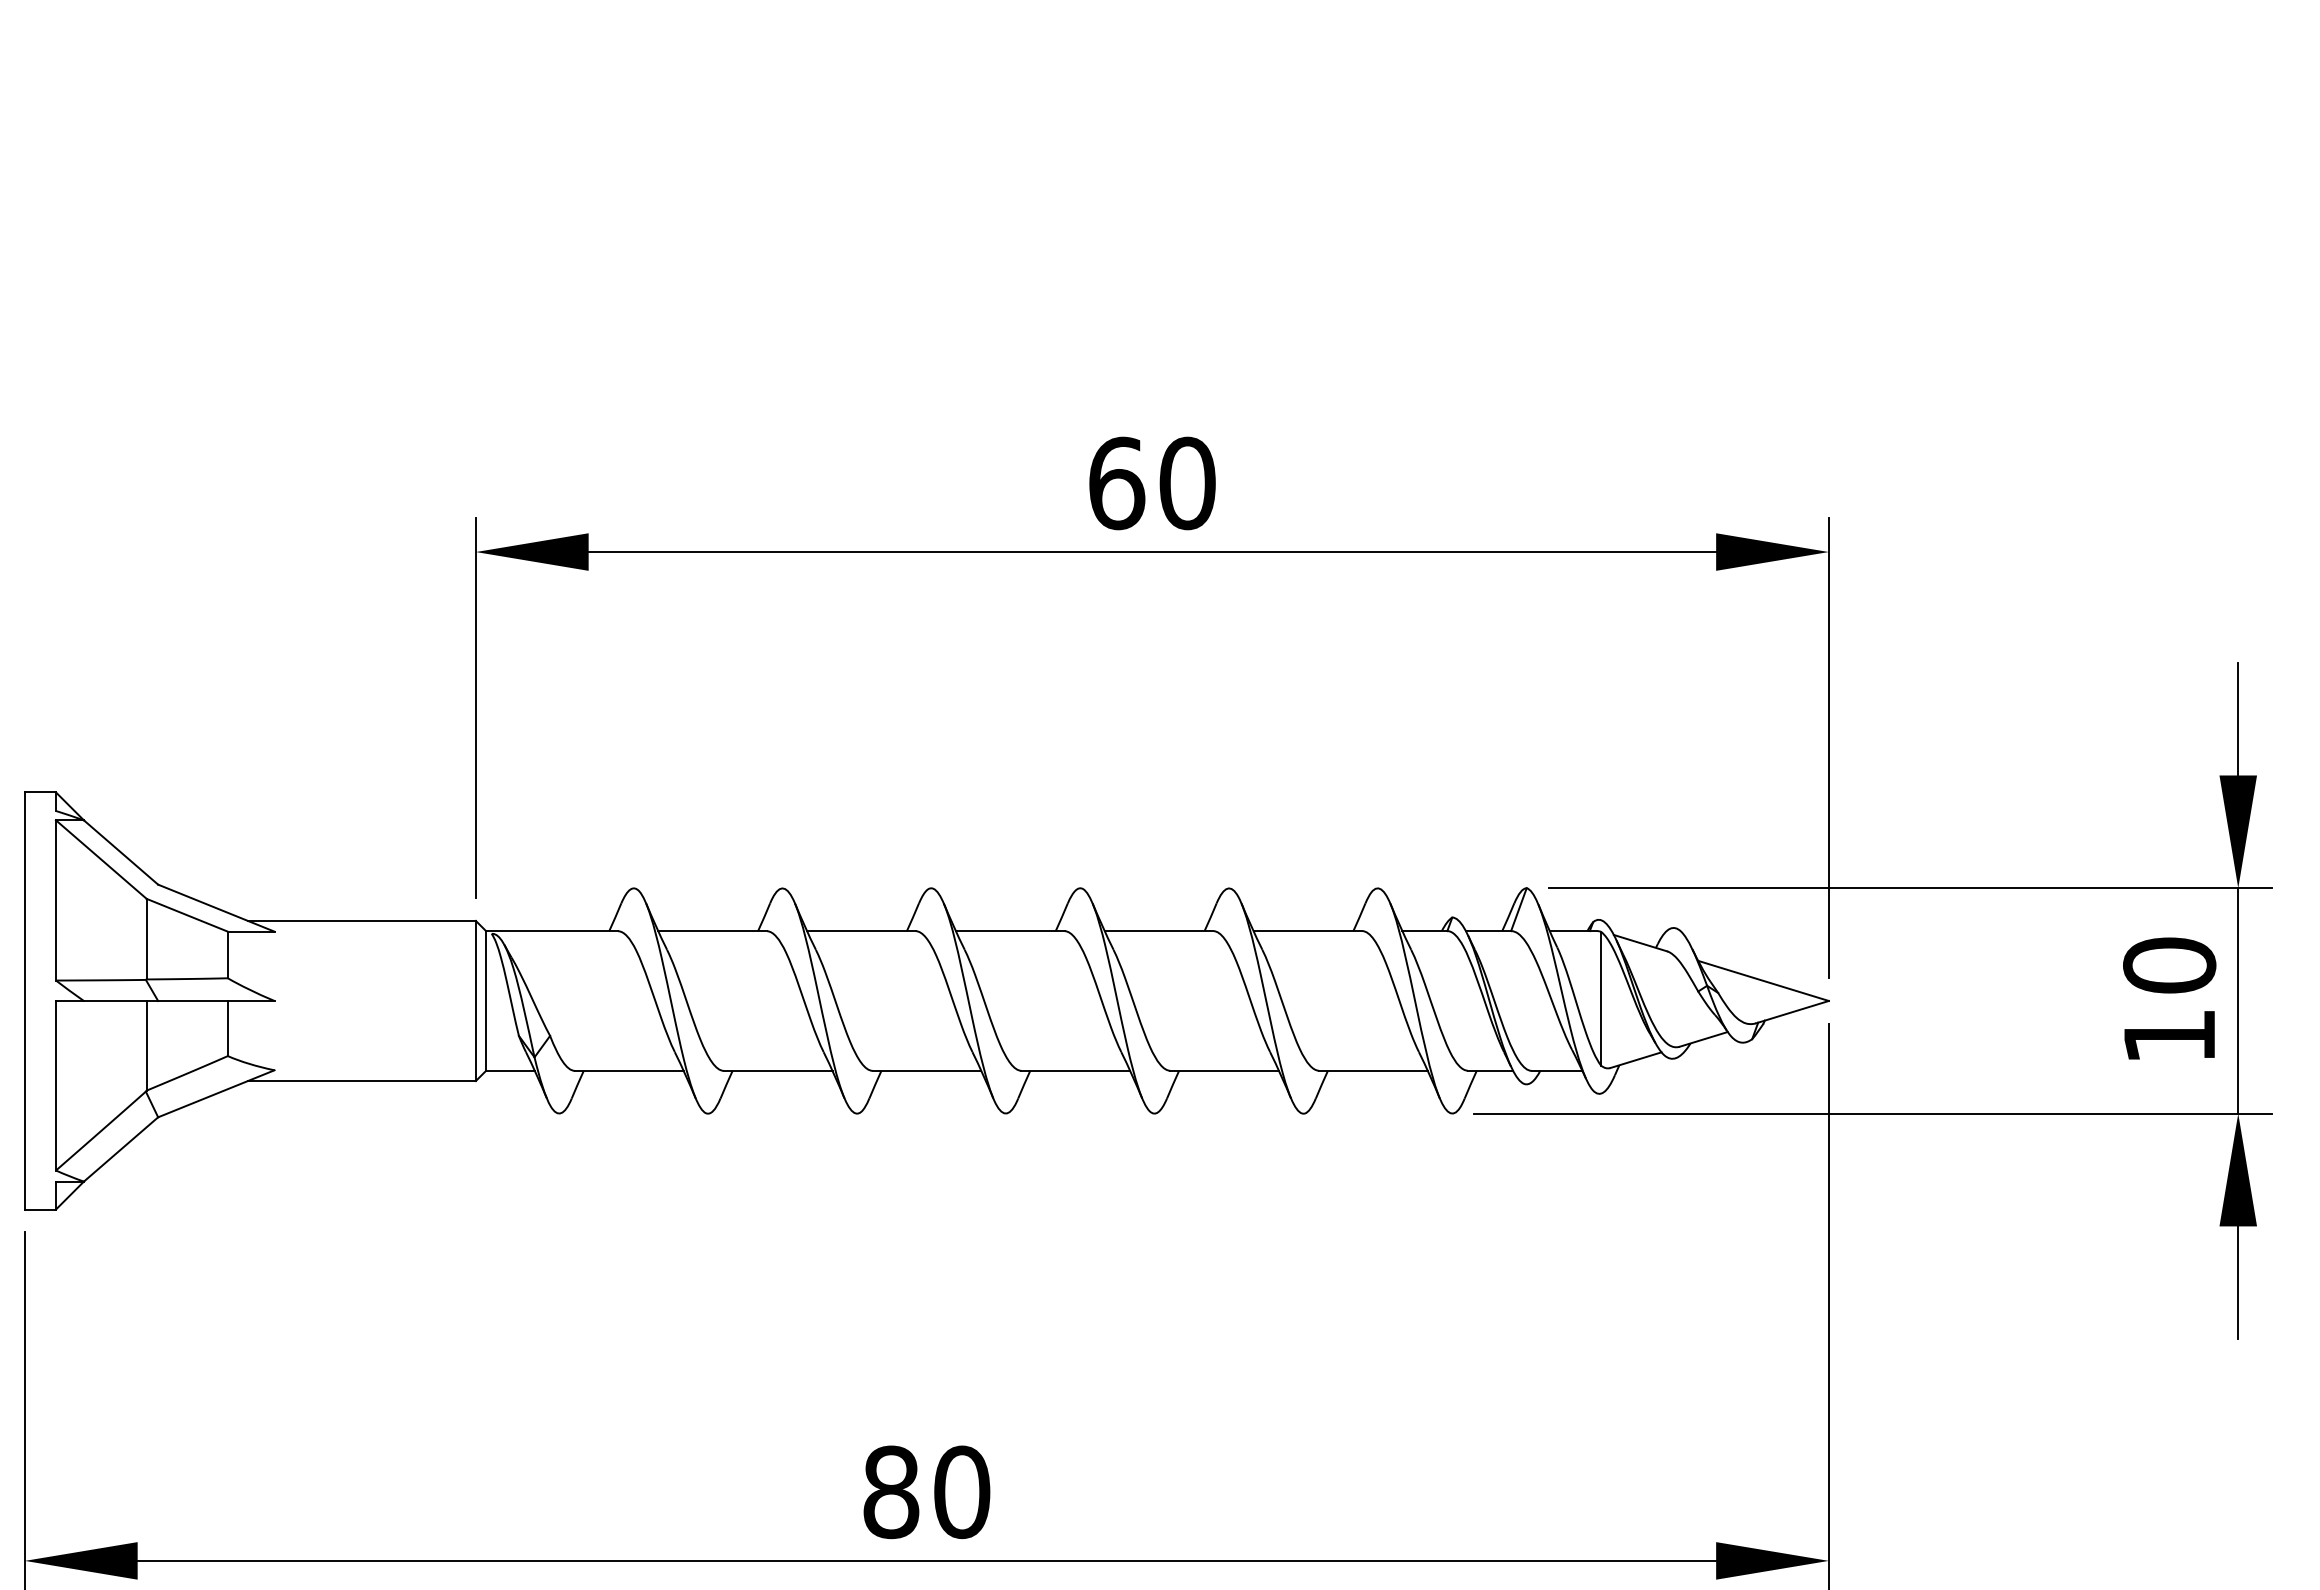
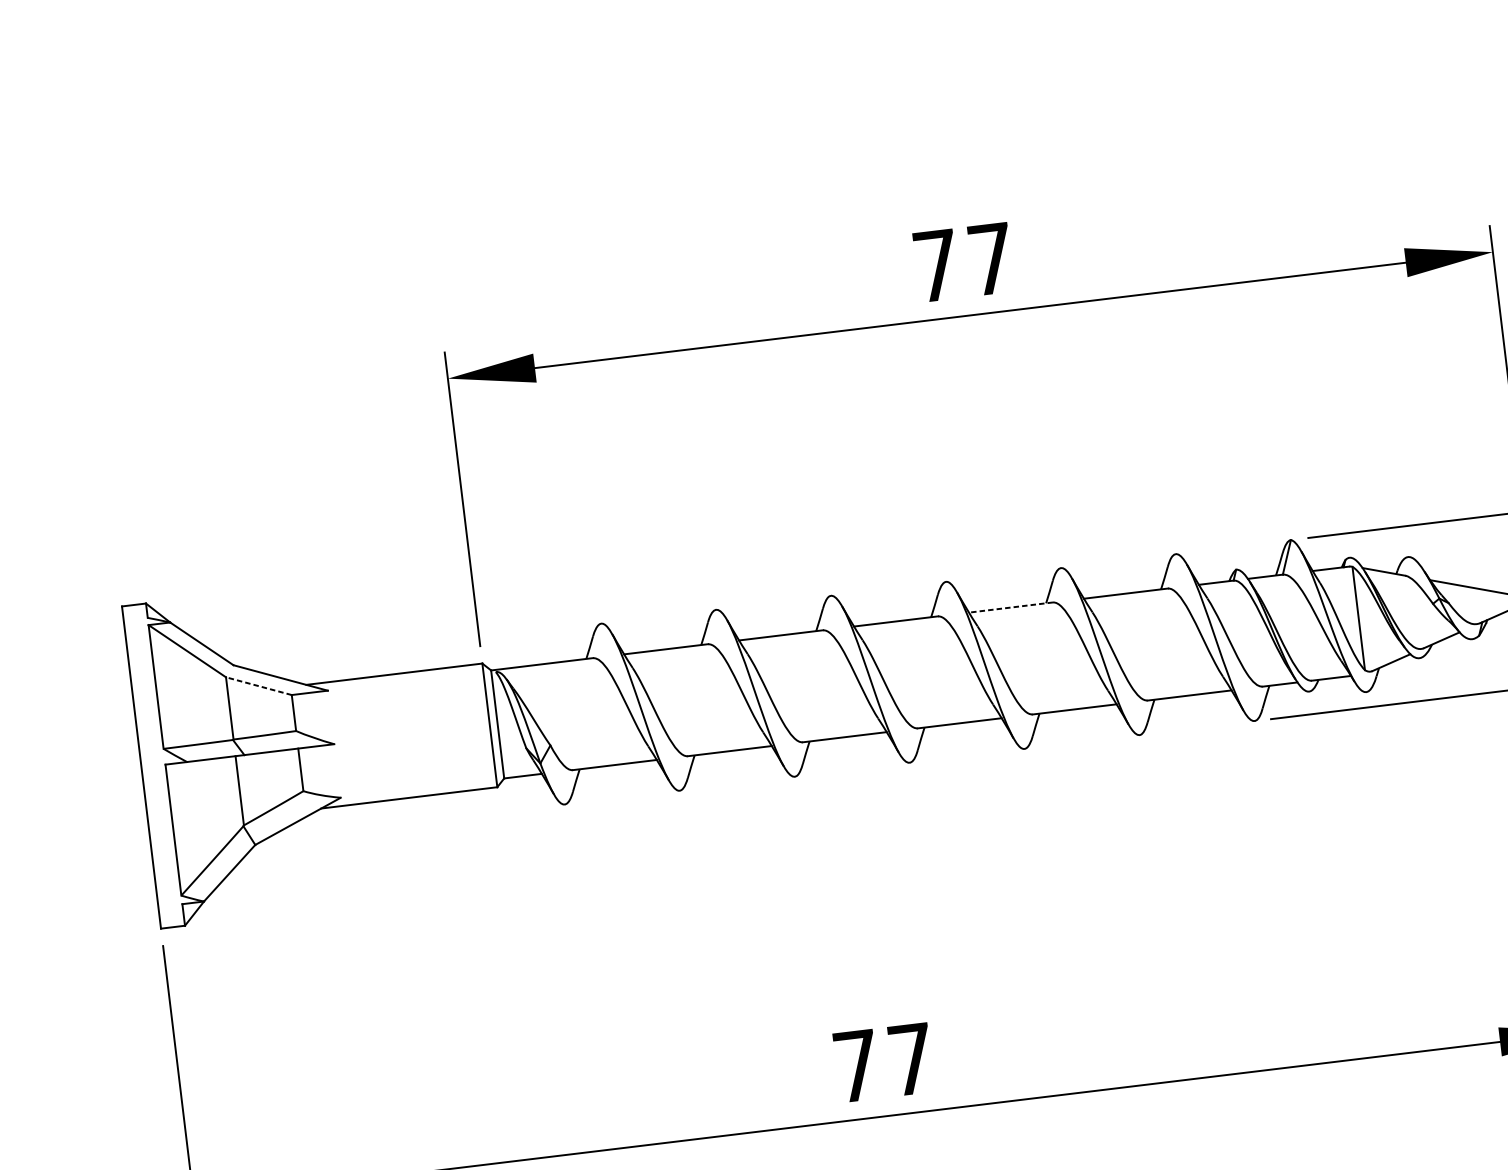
text: (1152, 483) -> (964, 262), 60 -> 77
line: (187, 915) -> (259, 686), solid -> dashed
line: (1158, 931) -> (1010, 607), solid -> dashed
text: (926, 1492) -> (883, 1062), 80 -> 77

